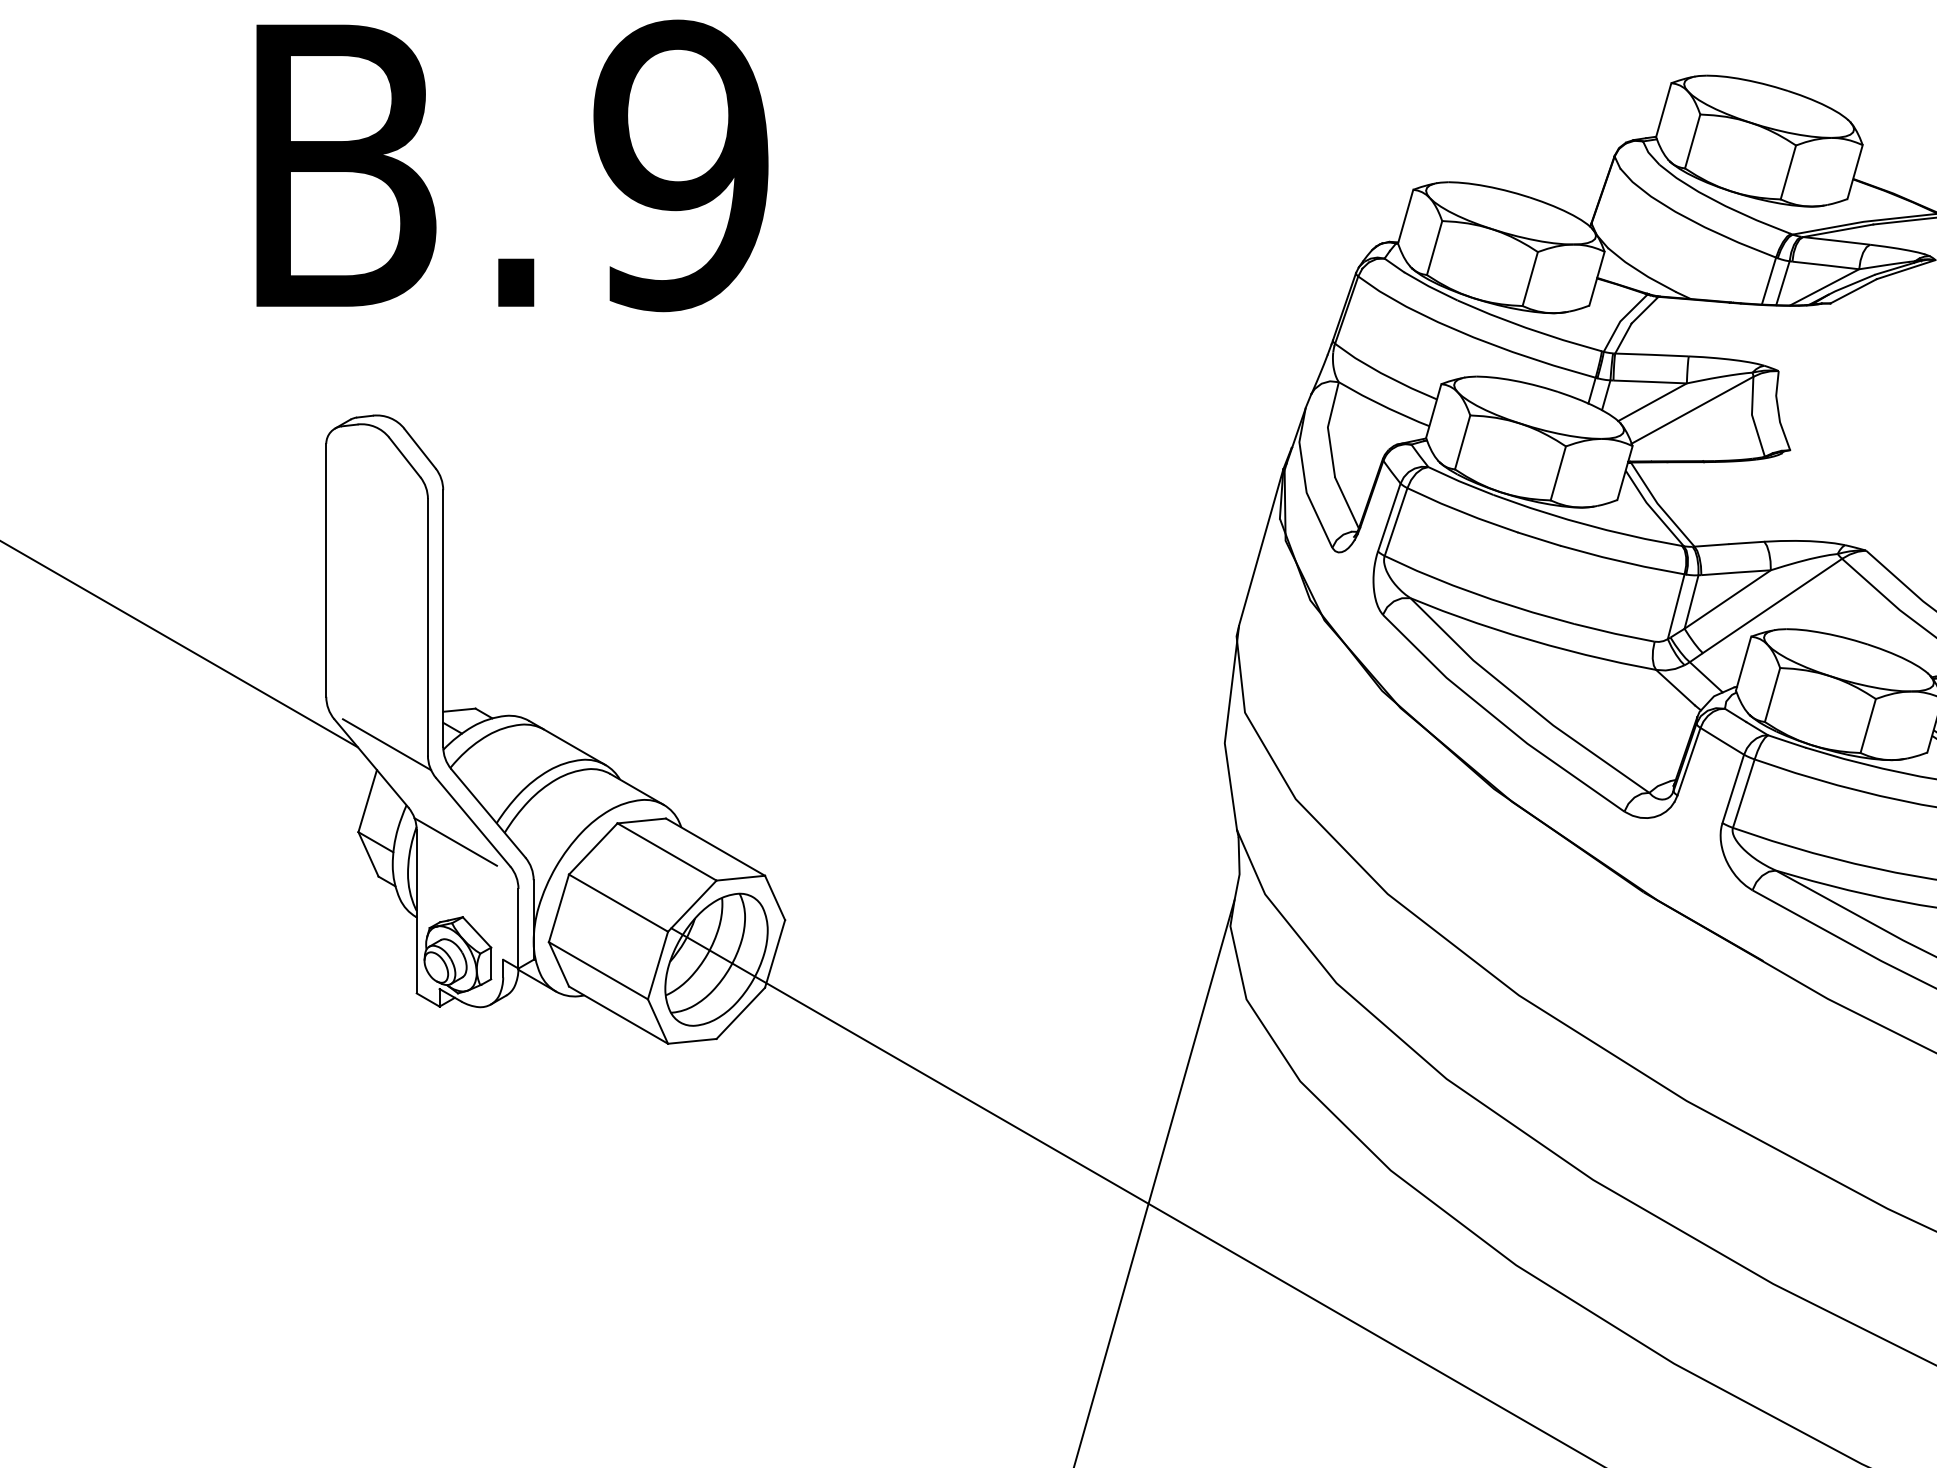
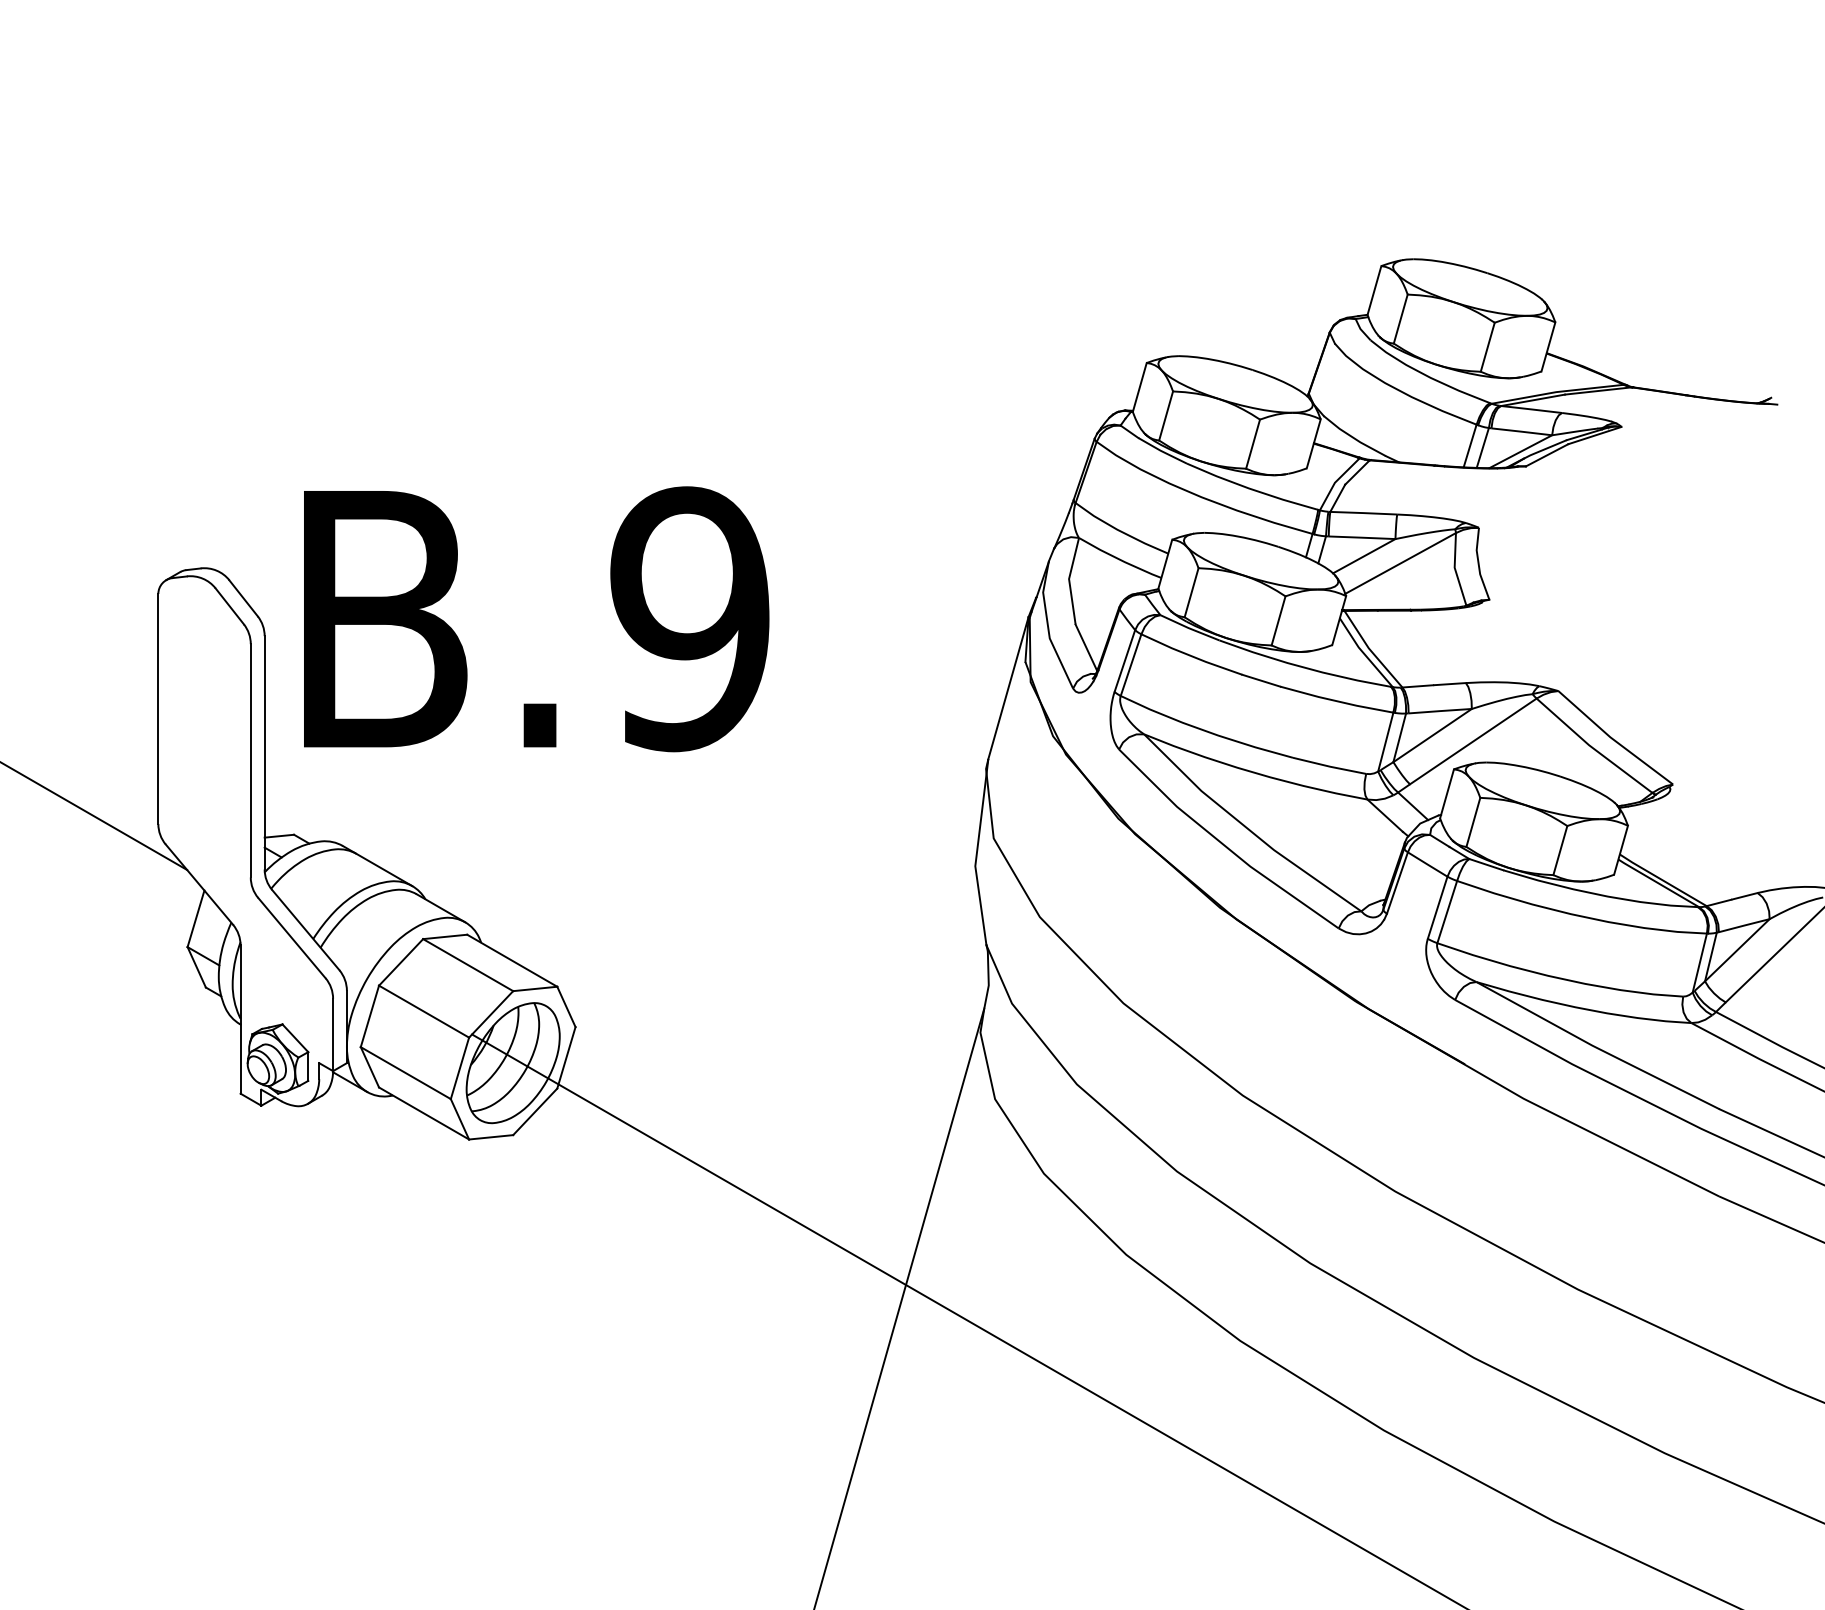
text: (512, 166) -> (536, 619), moved
line: (386, 744) -> (213, 867), removed
line: (455, 841) -> (275, 955), removed

